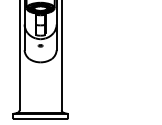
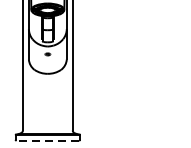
line: (40, 118) -> (47, 140), solid -> dashed

